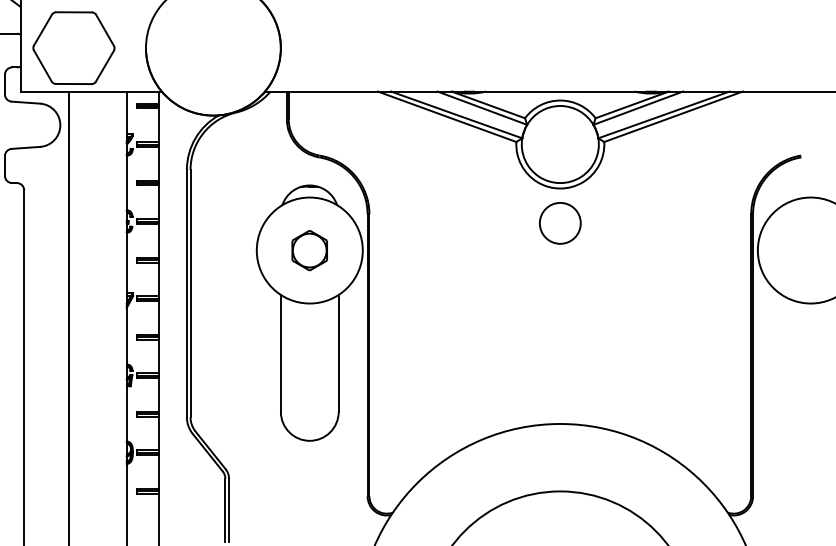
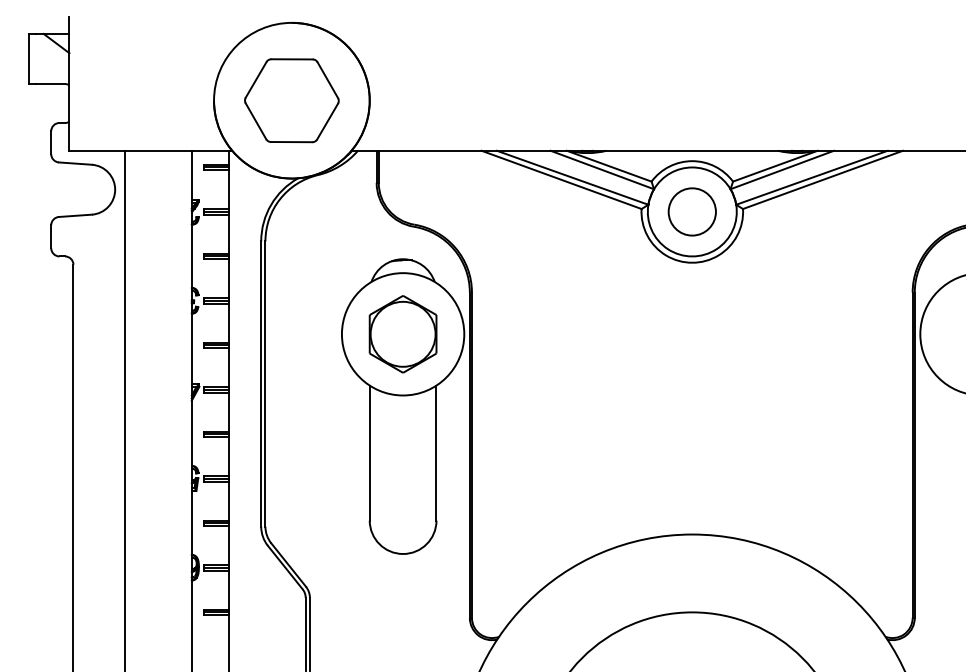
part: (73, 47) -> (291, 100), moved
circle: (559, 222) -> (691, 211), moved
part: (309, 250) -> (402, 334), size x1.67

